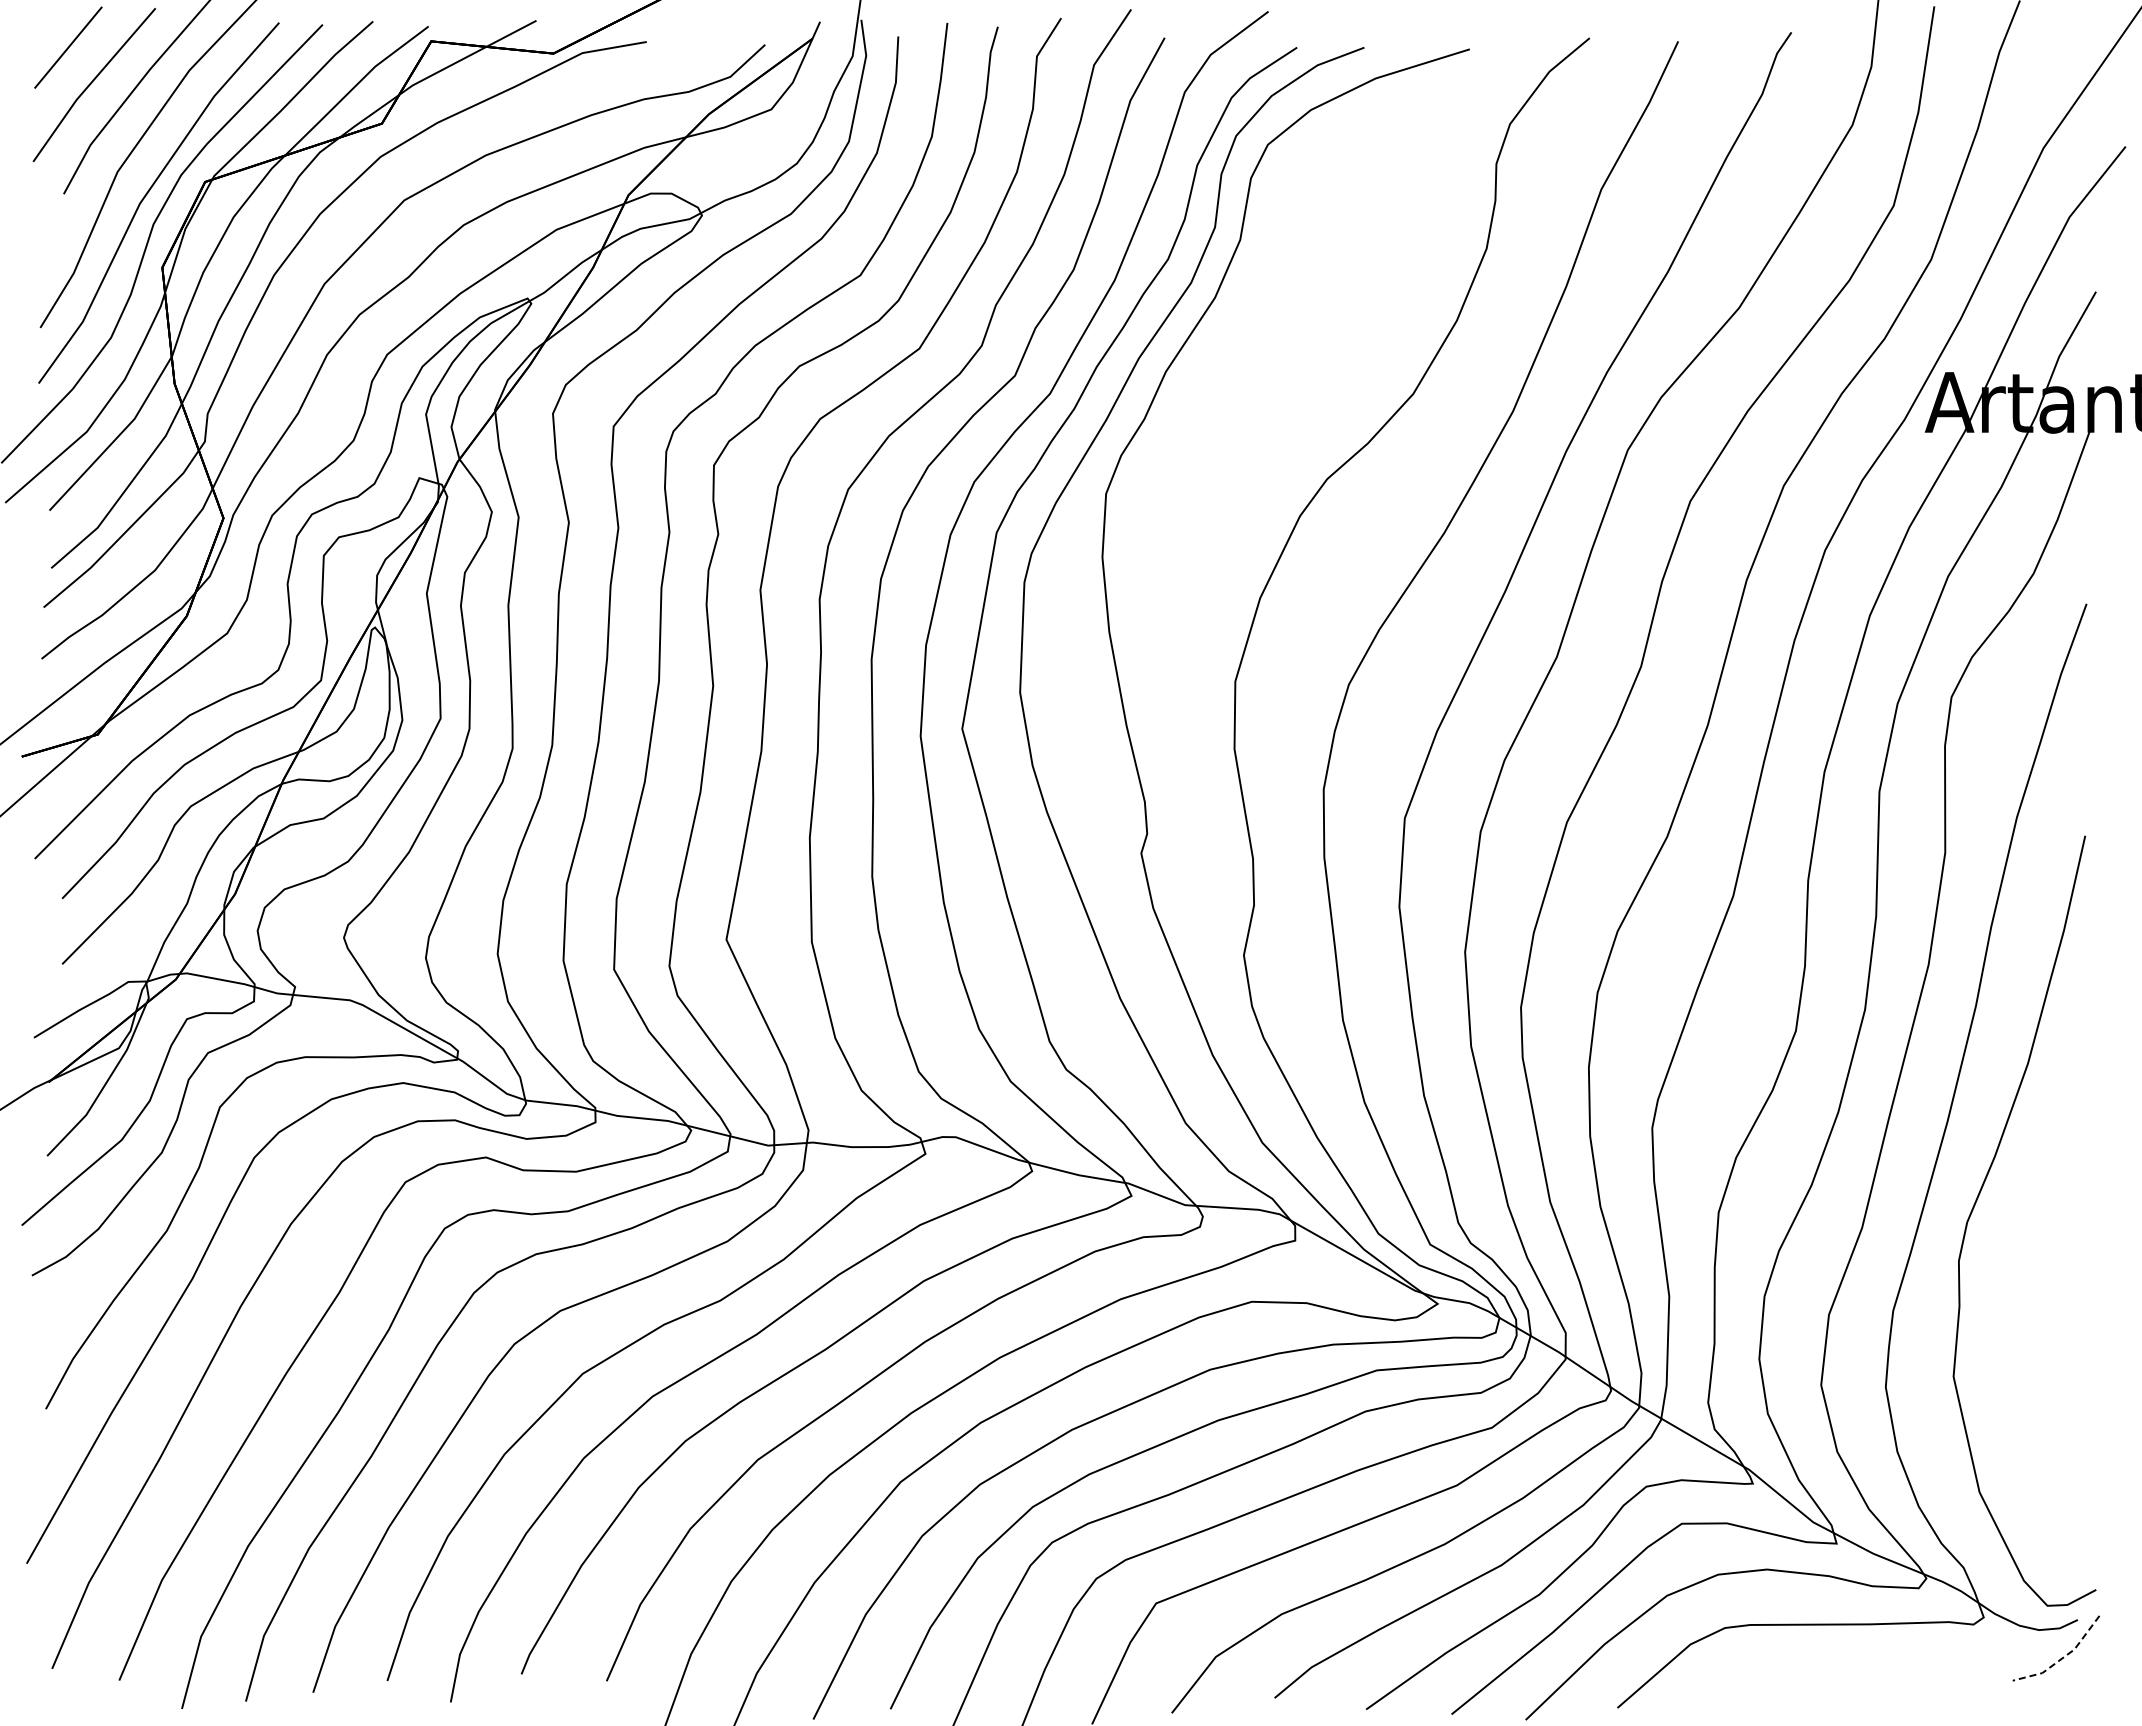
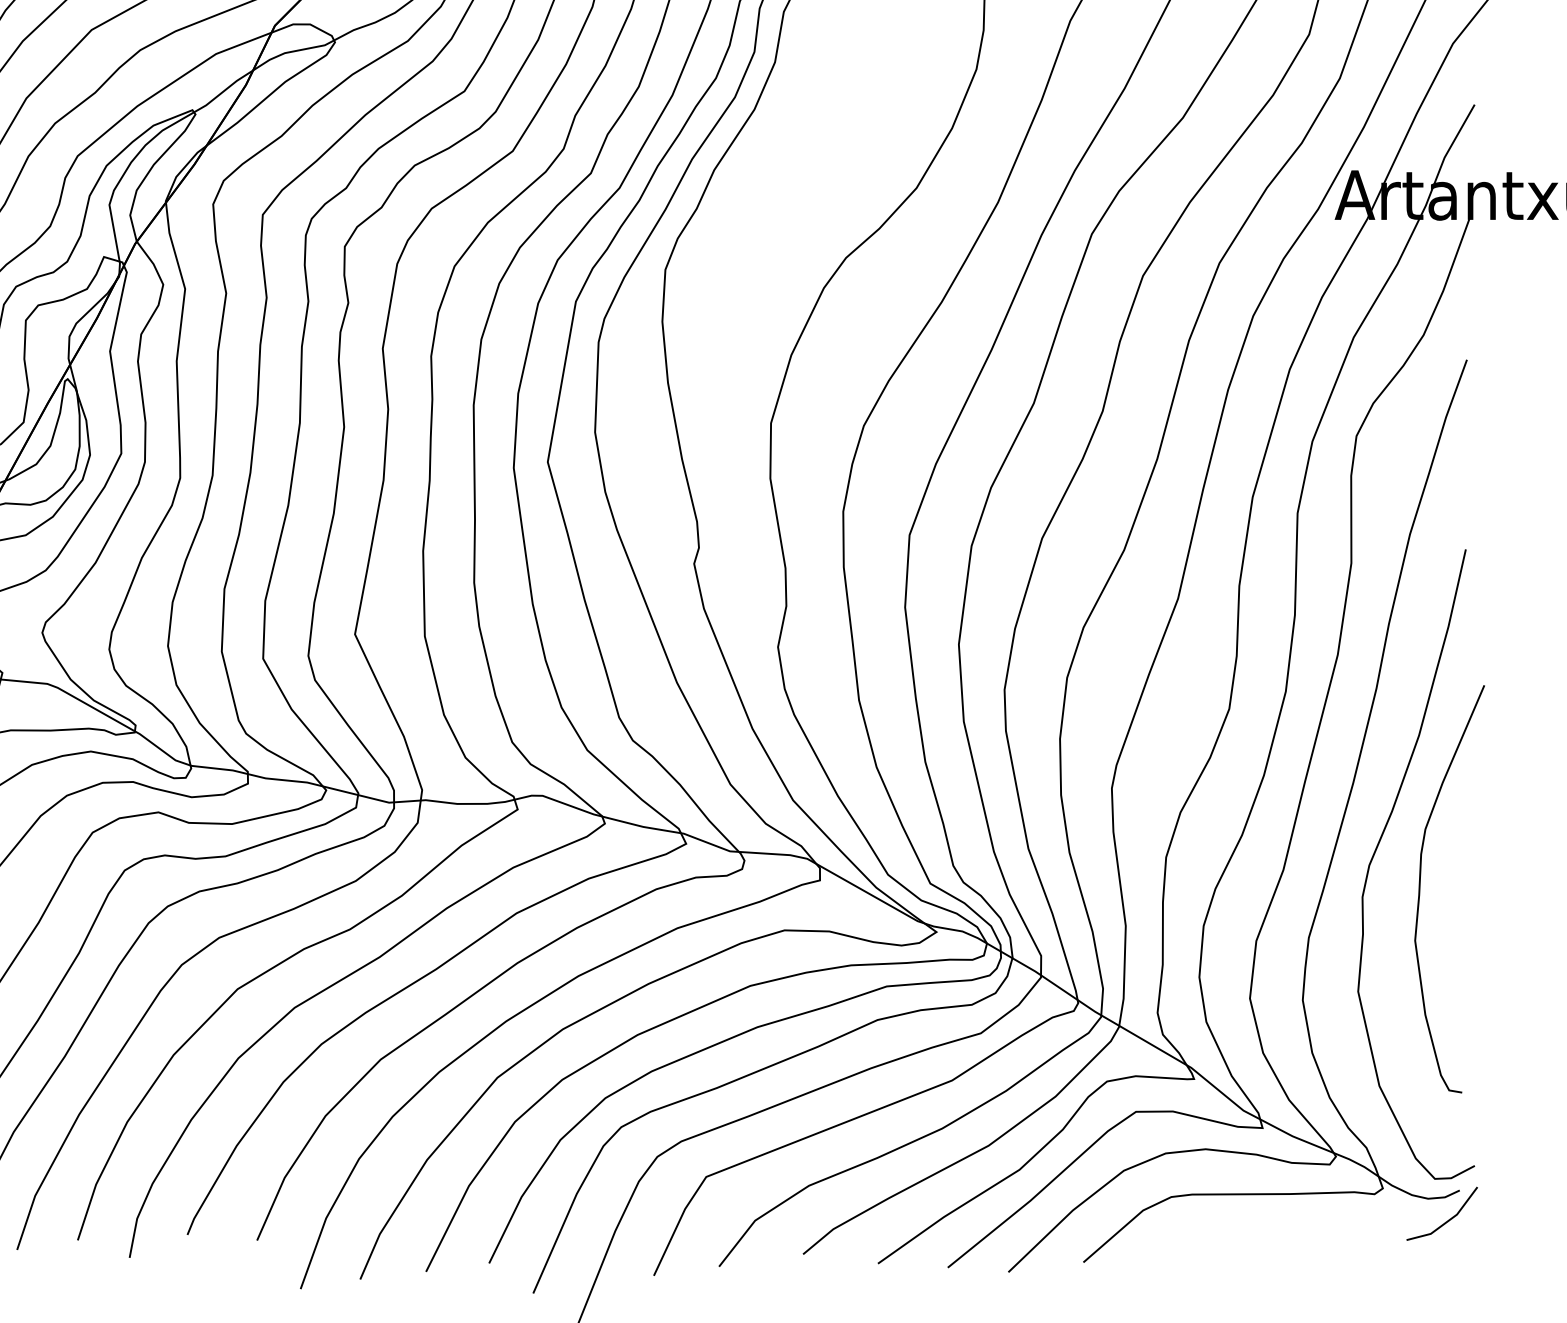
curve: (2029, 1251) -> (1420, 889), added
line: (2062, 1658) -> (1447, 1221), dashed -> solid

